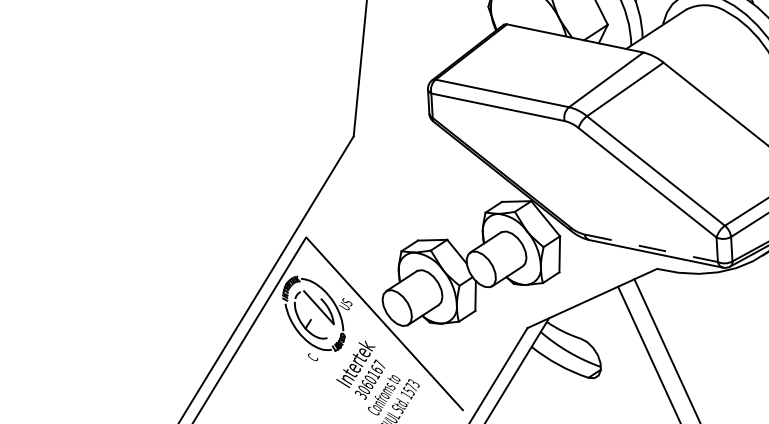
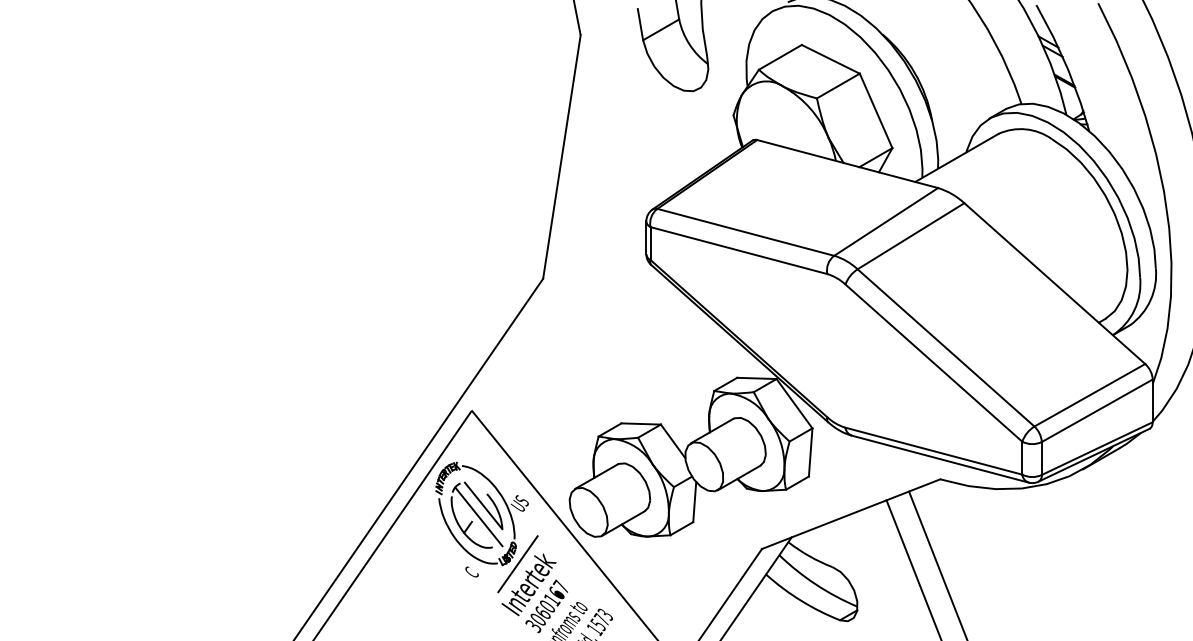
line: (651, 248) -> (934, 451), dashed -> solid
line: (315, 315) -> (478, 516), added
line: (346, 349) -> (517, 564), added

